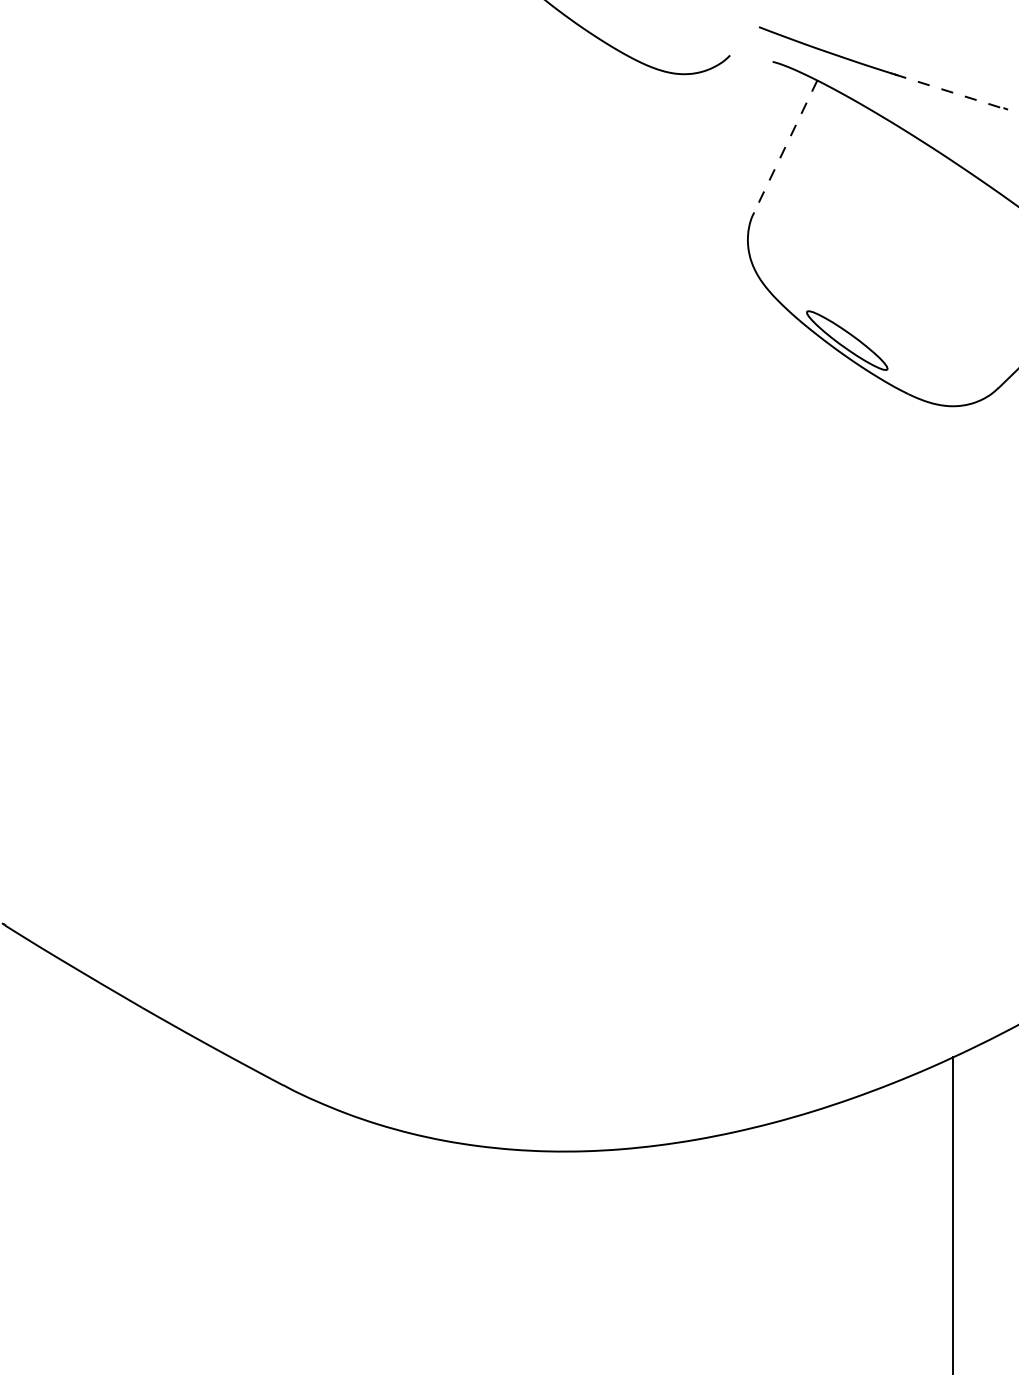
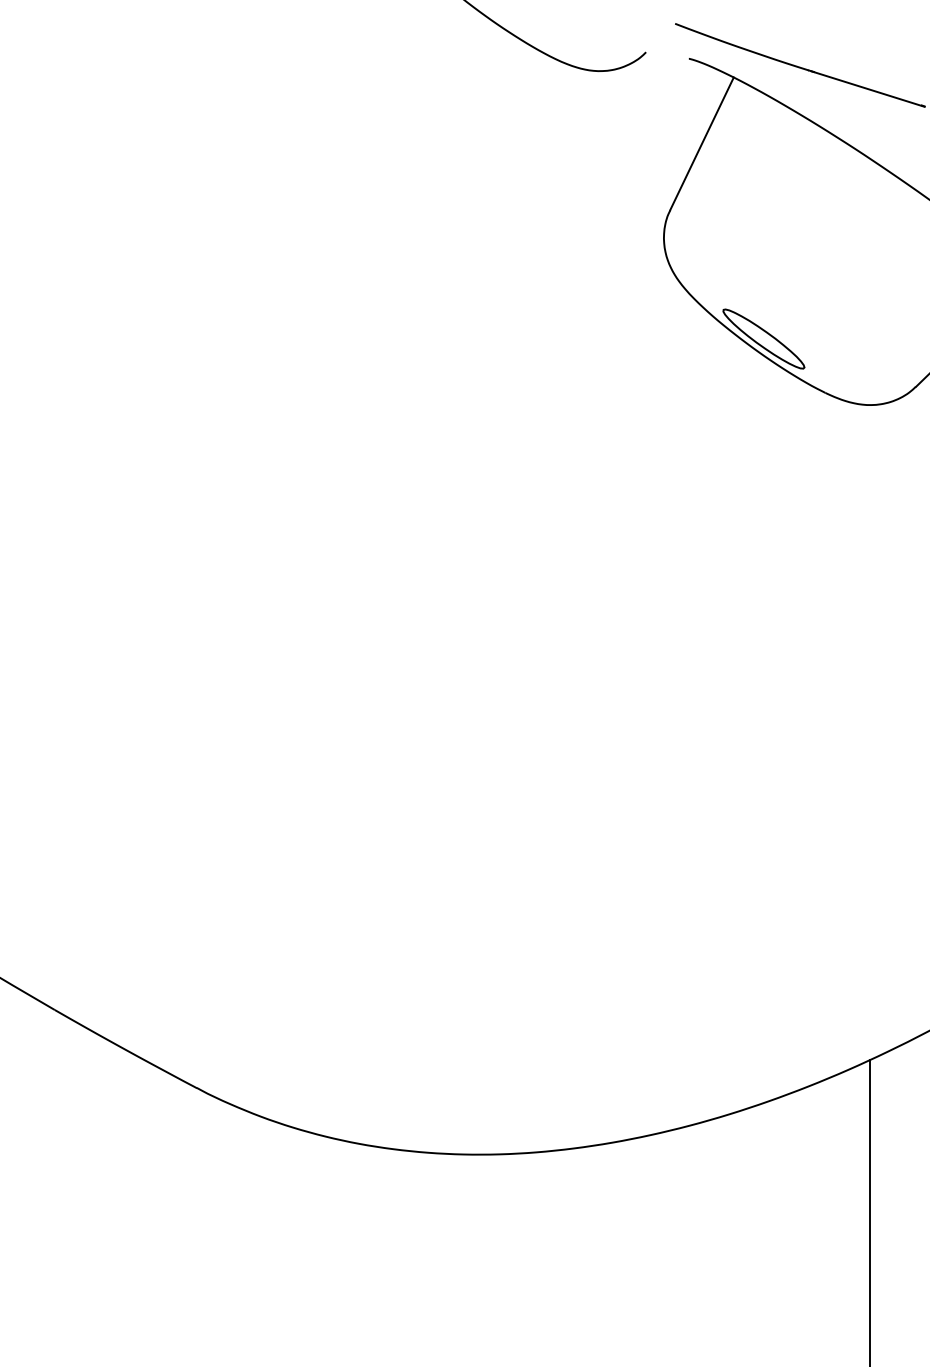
line: (951, 92) -> (868, 89), dashed -> solid
line: (785, 146) -> (701, 143), dashed -> solid

